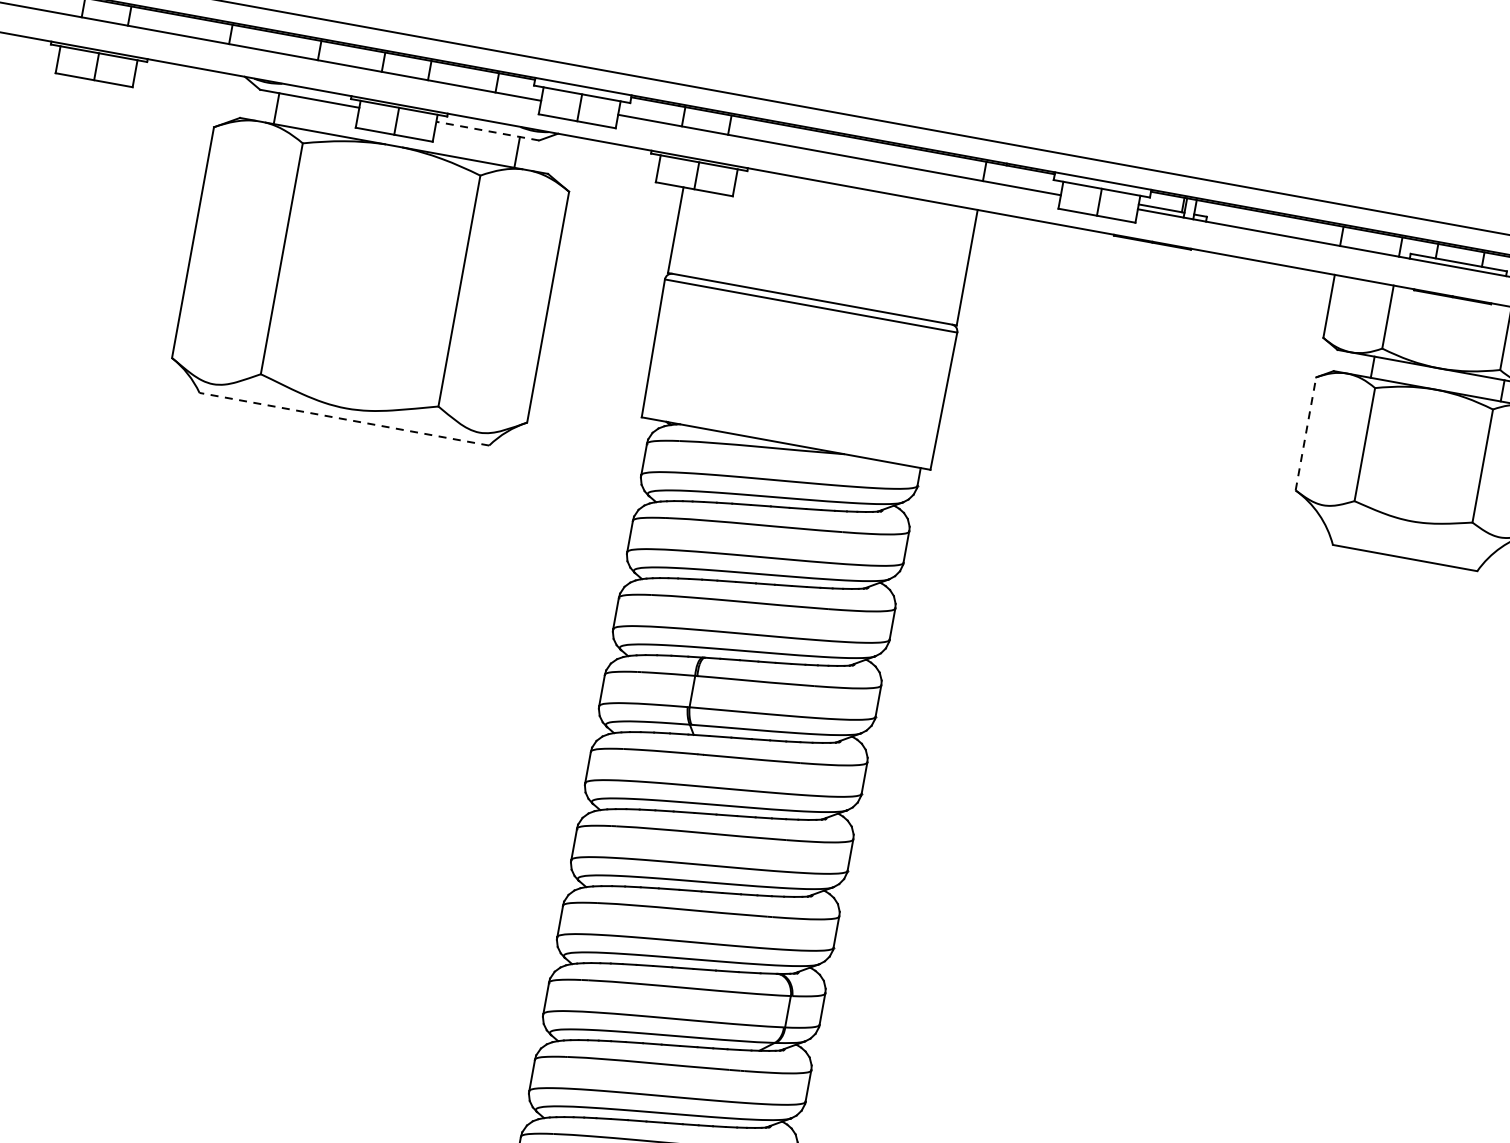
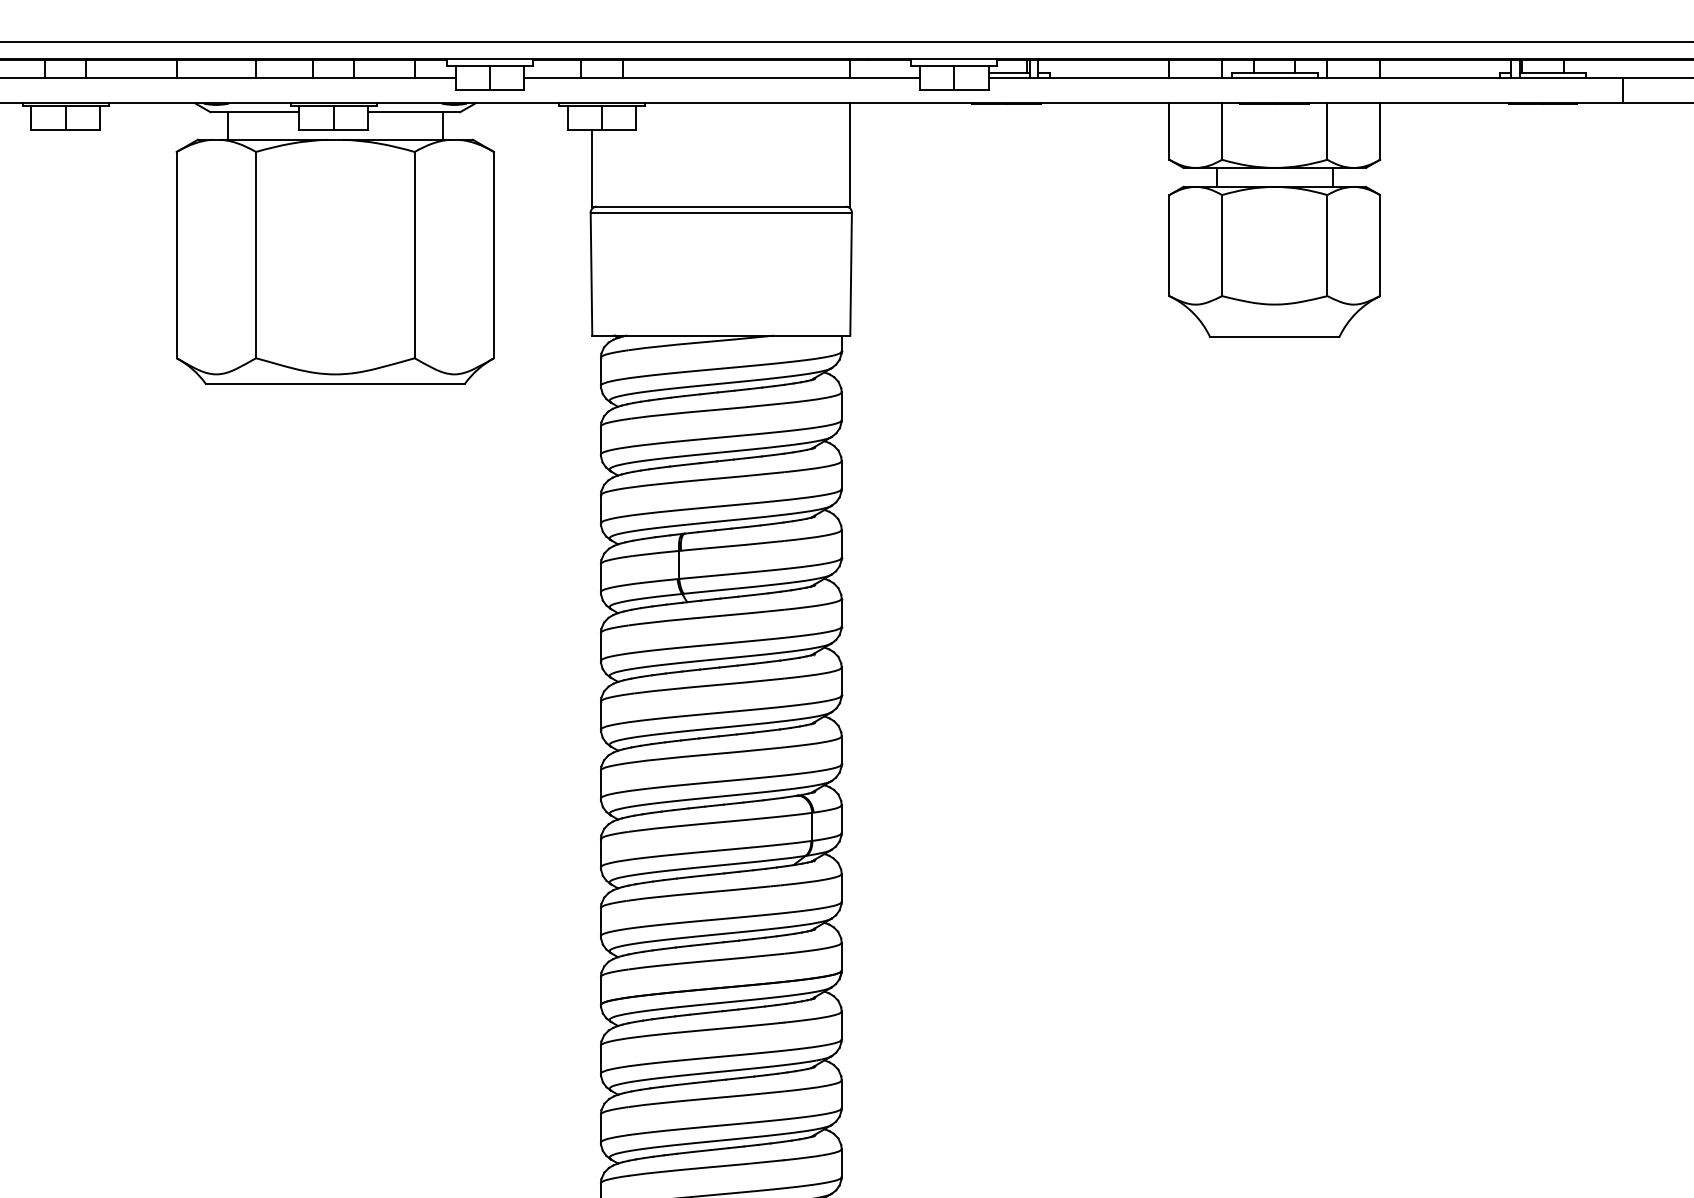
line: (488, 131) -> (414, 112), dashed -> solid
line: (343, 419) -> (334, 384), dashed -> solid
line: (1306, 433) -> (1169, 245), dashed -> solid

